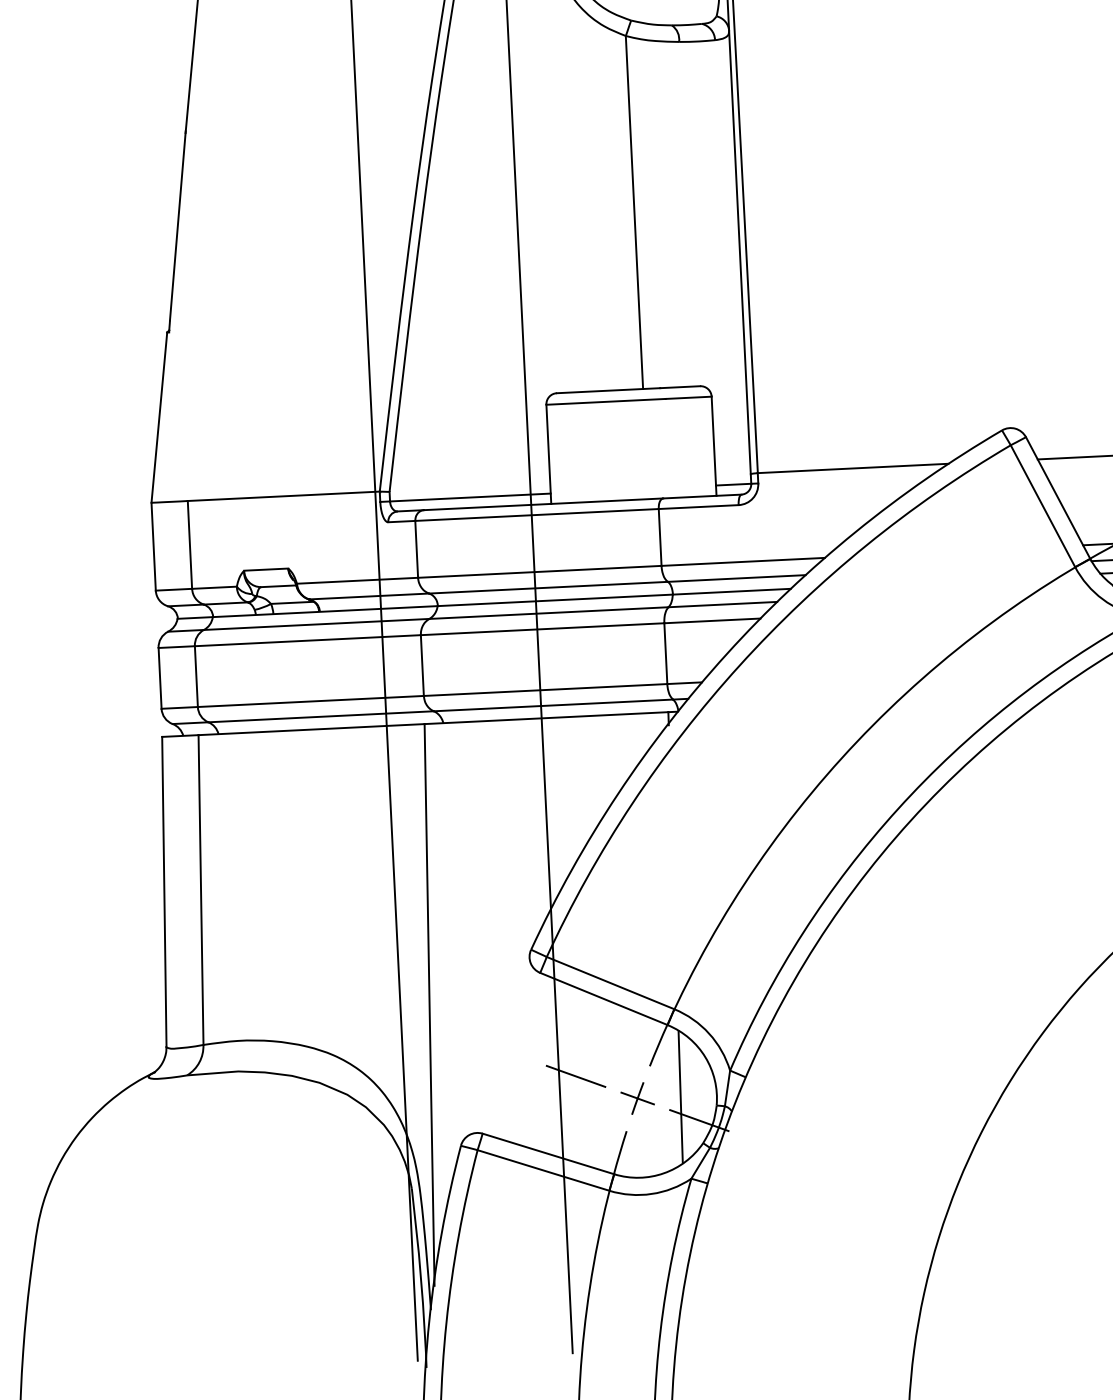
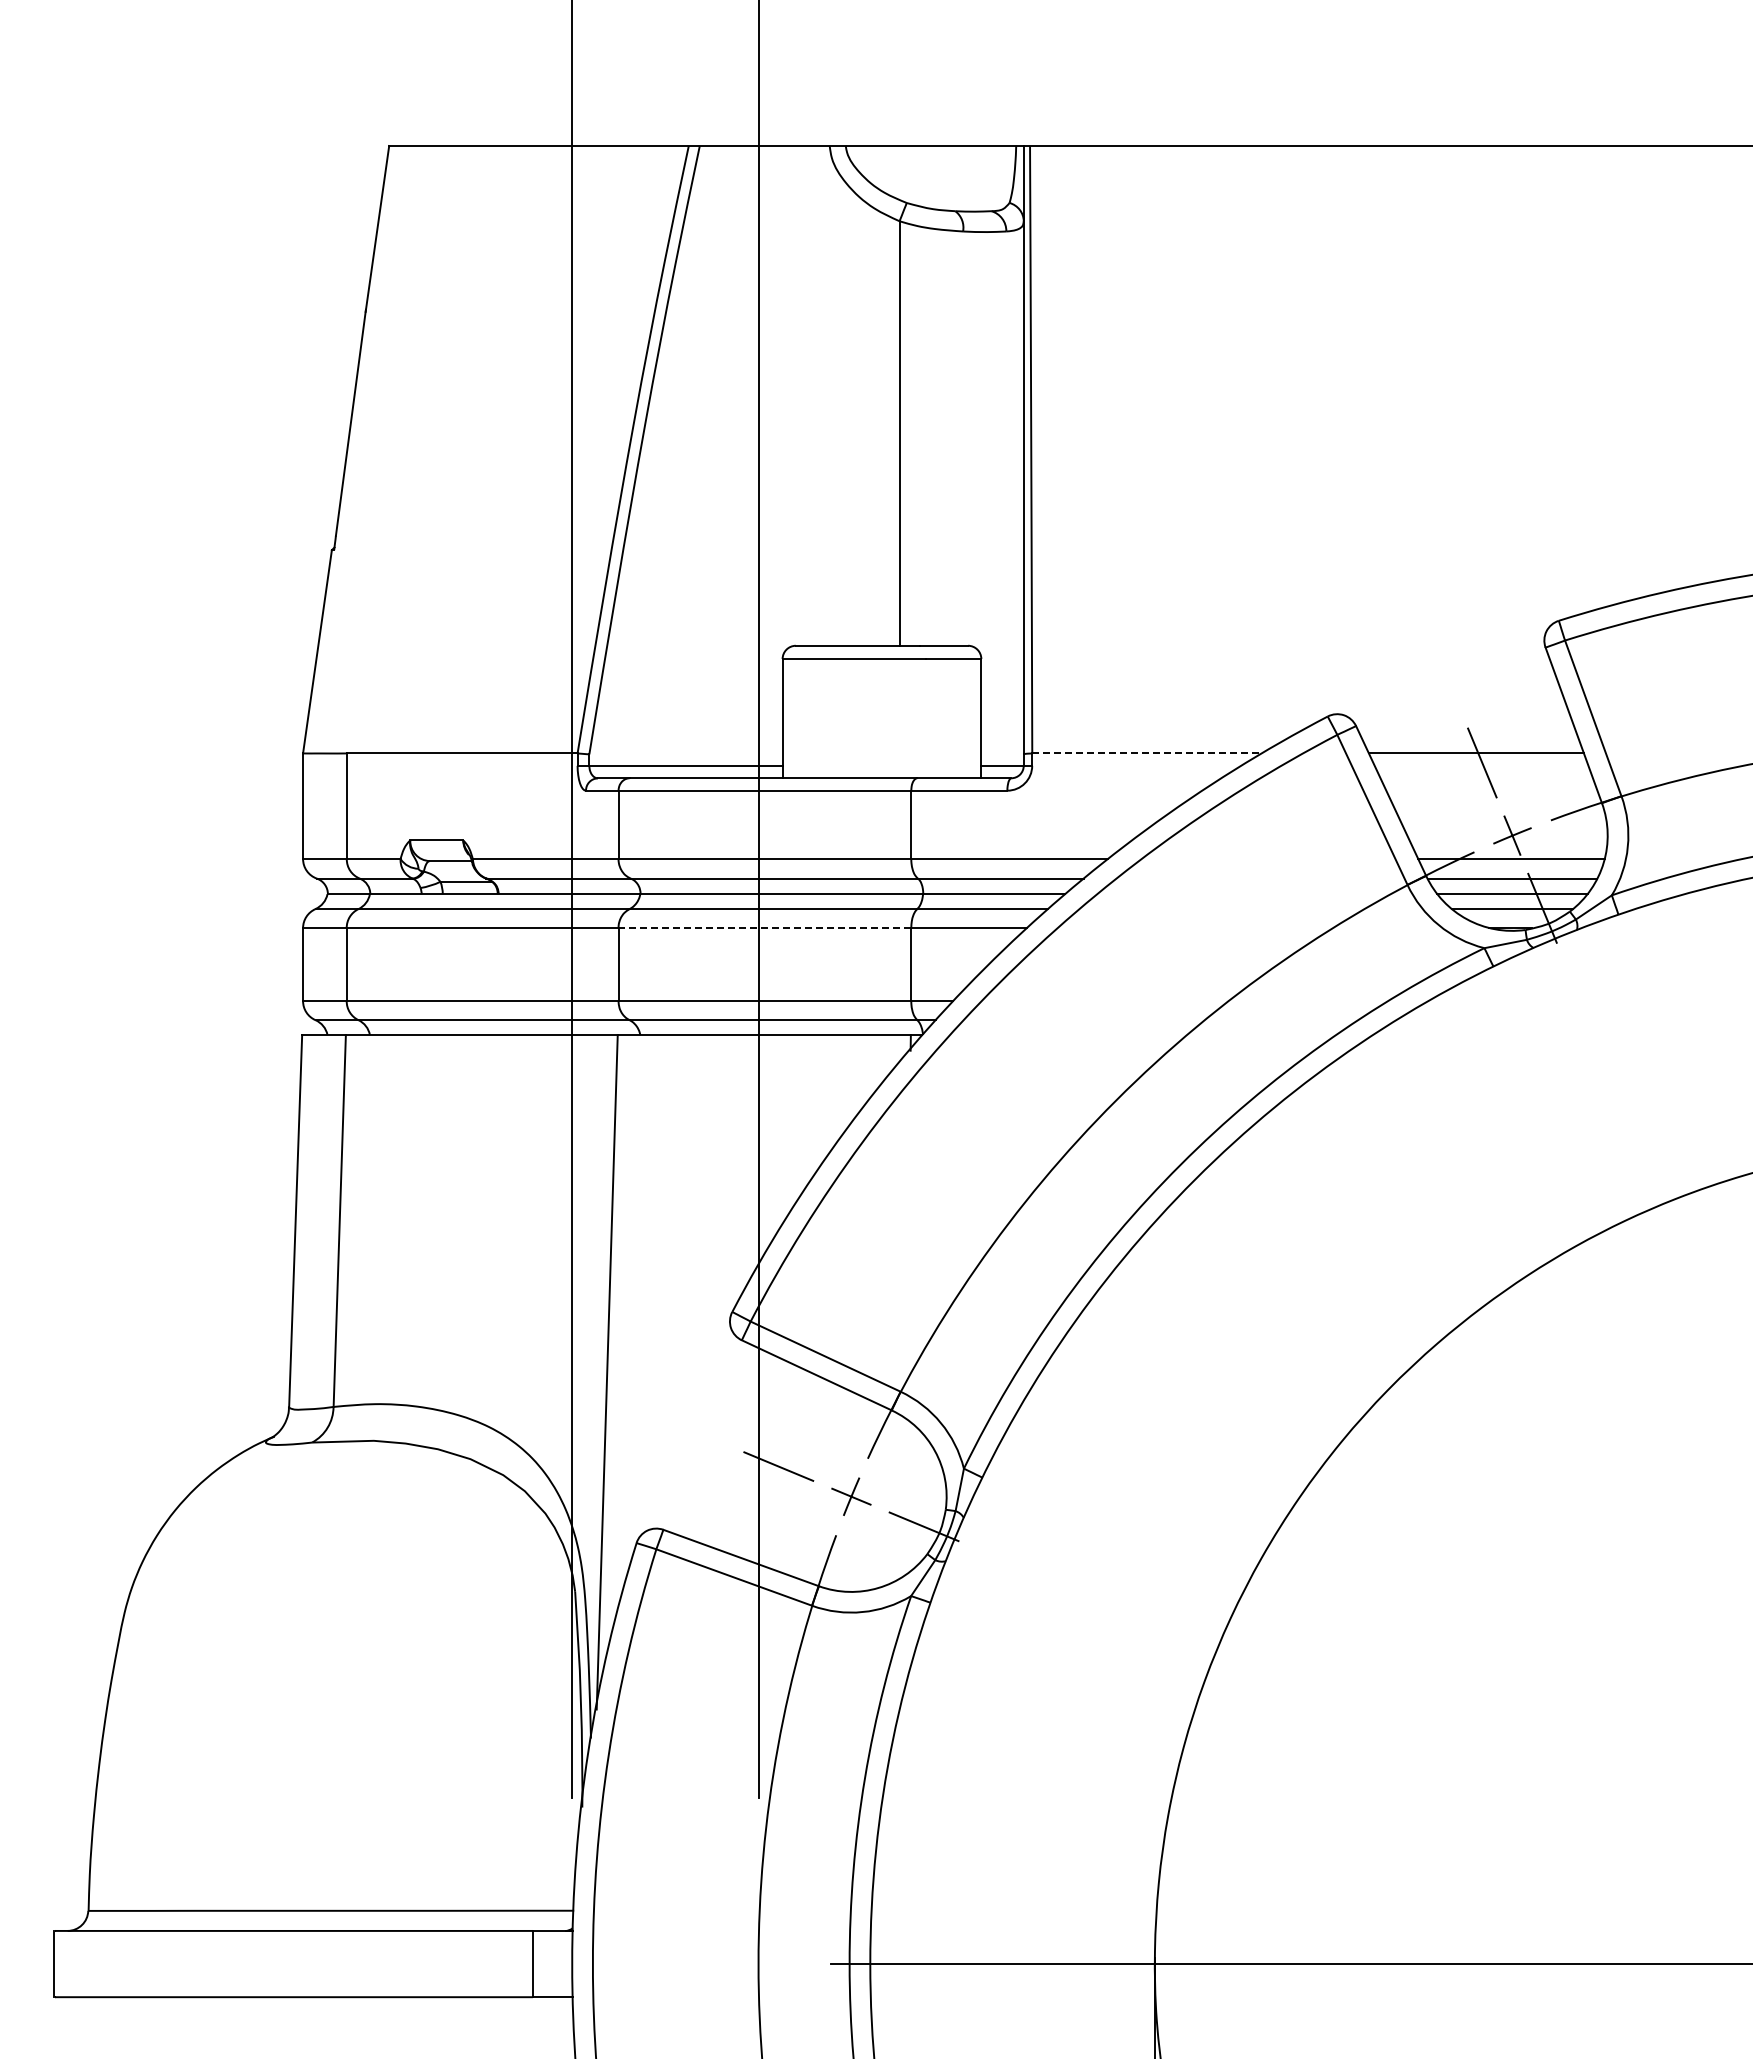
line: (852, 468) -> (1146, 753), solid -> dashed
line: (542, 629) -> (764, 928), solid -> dashed
line: (680, 1096) -> (902, 1496), removed

